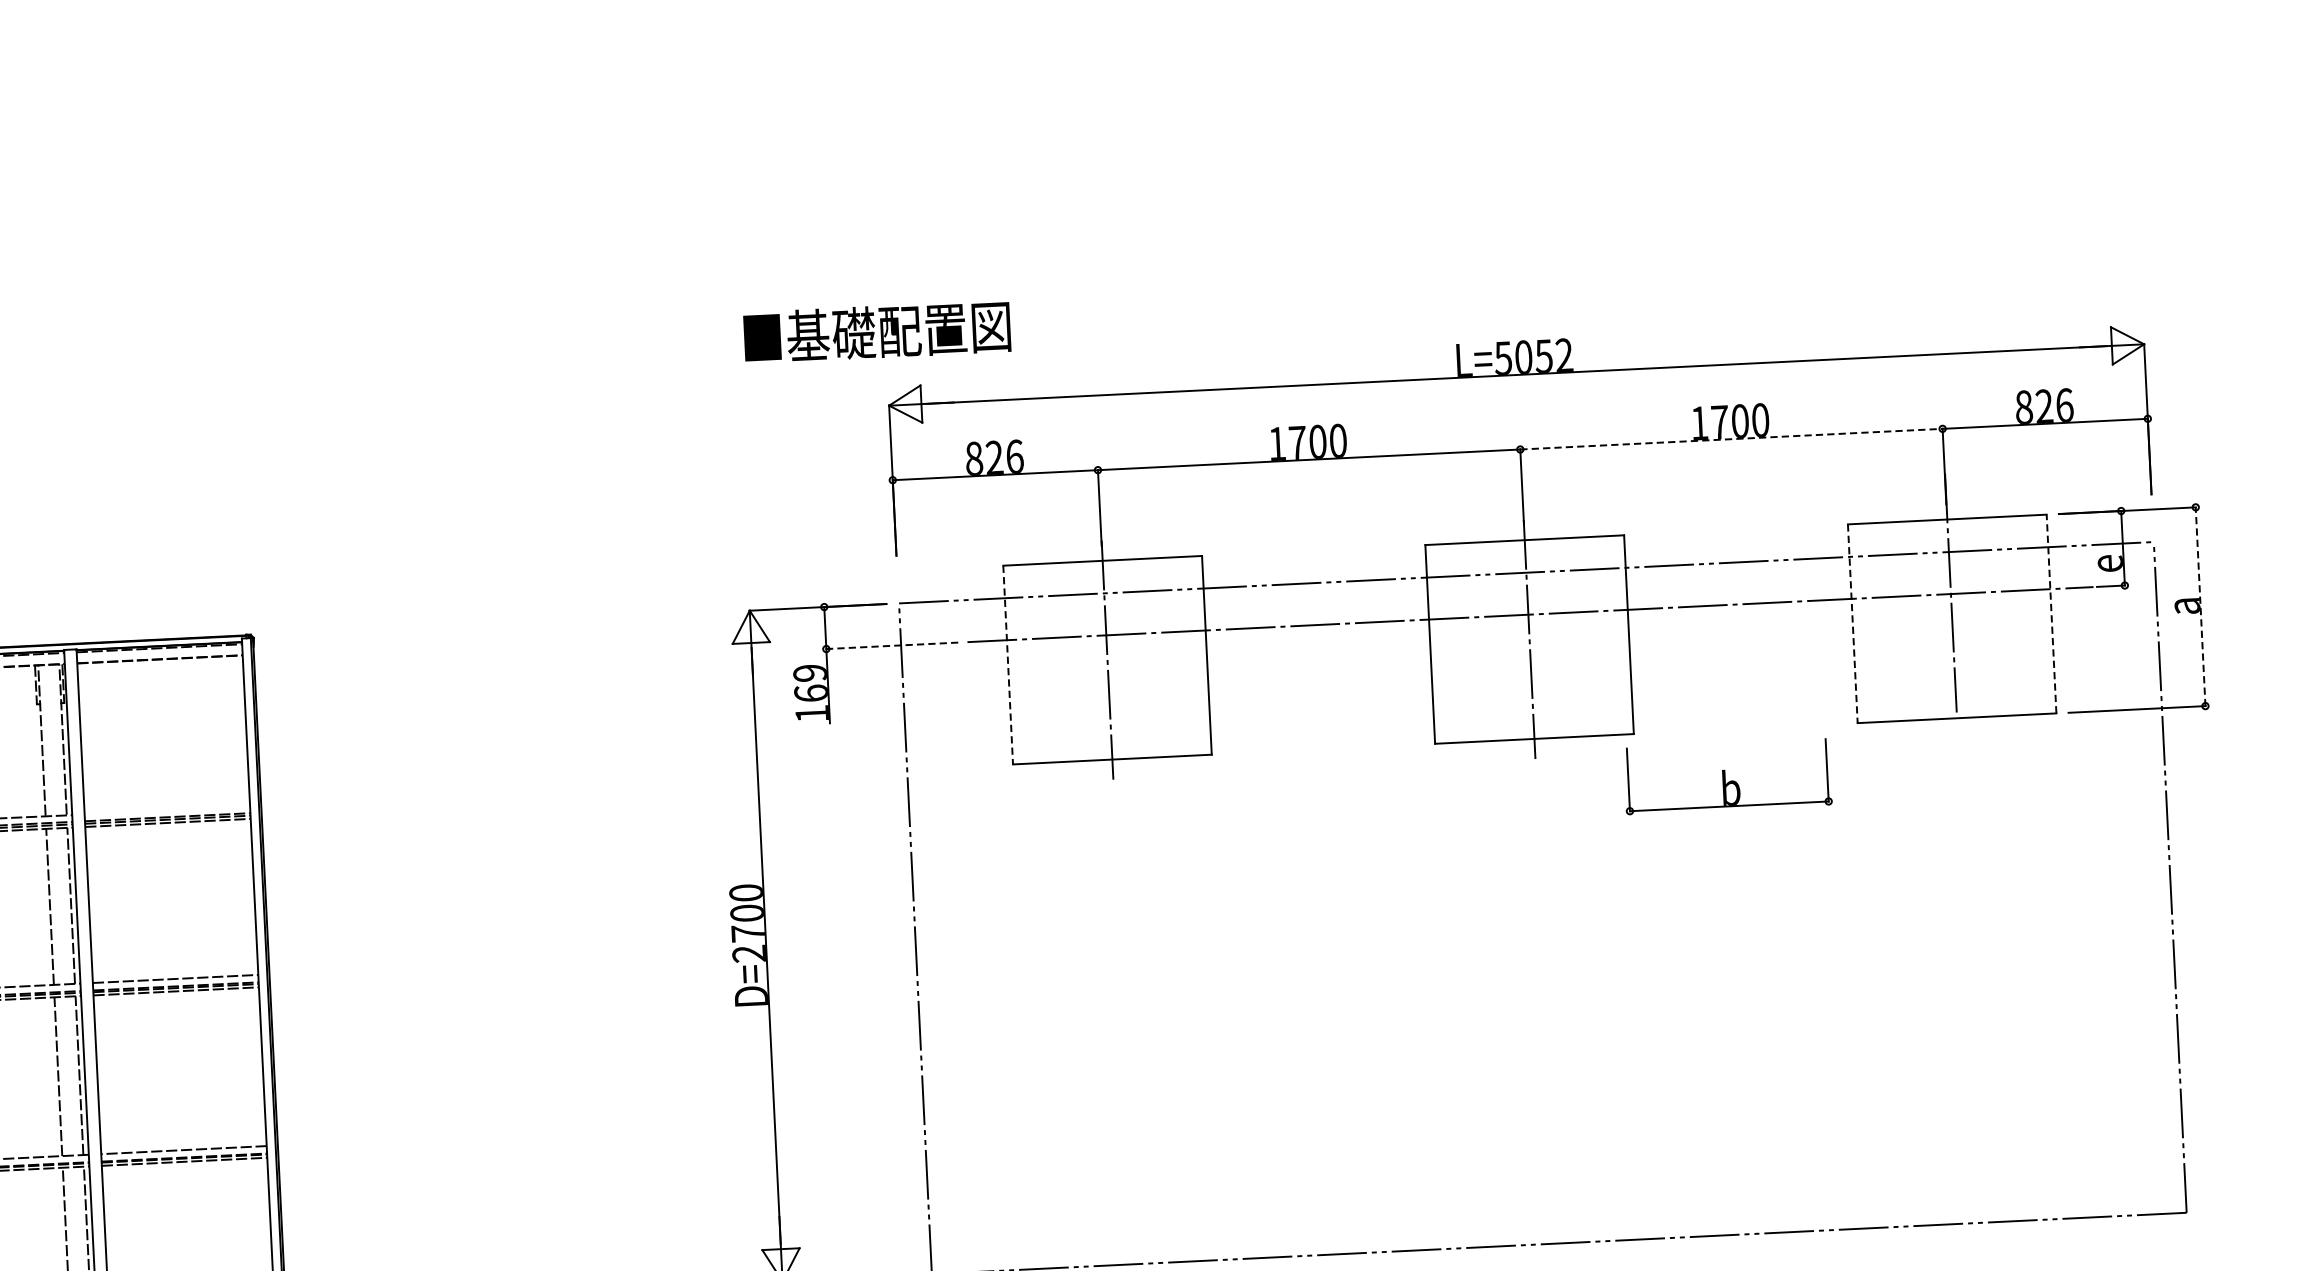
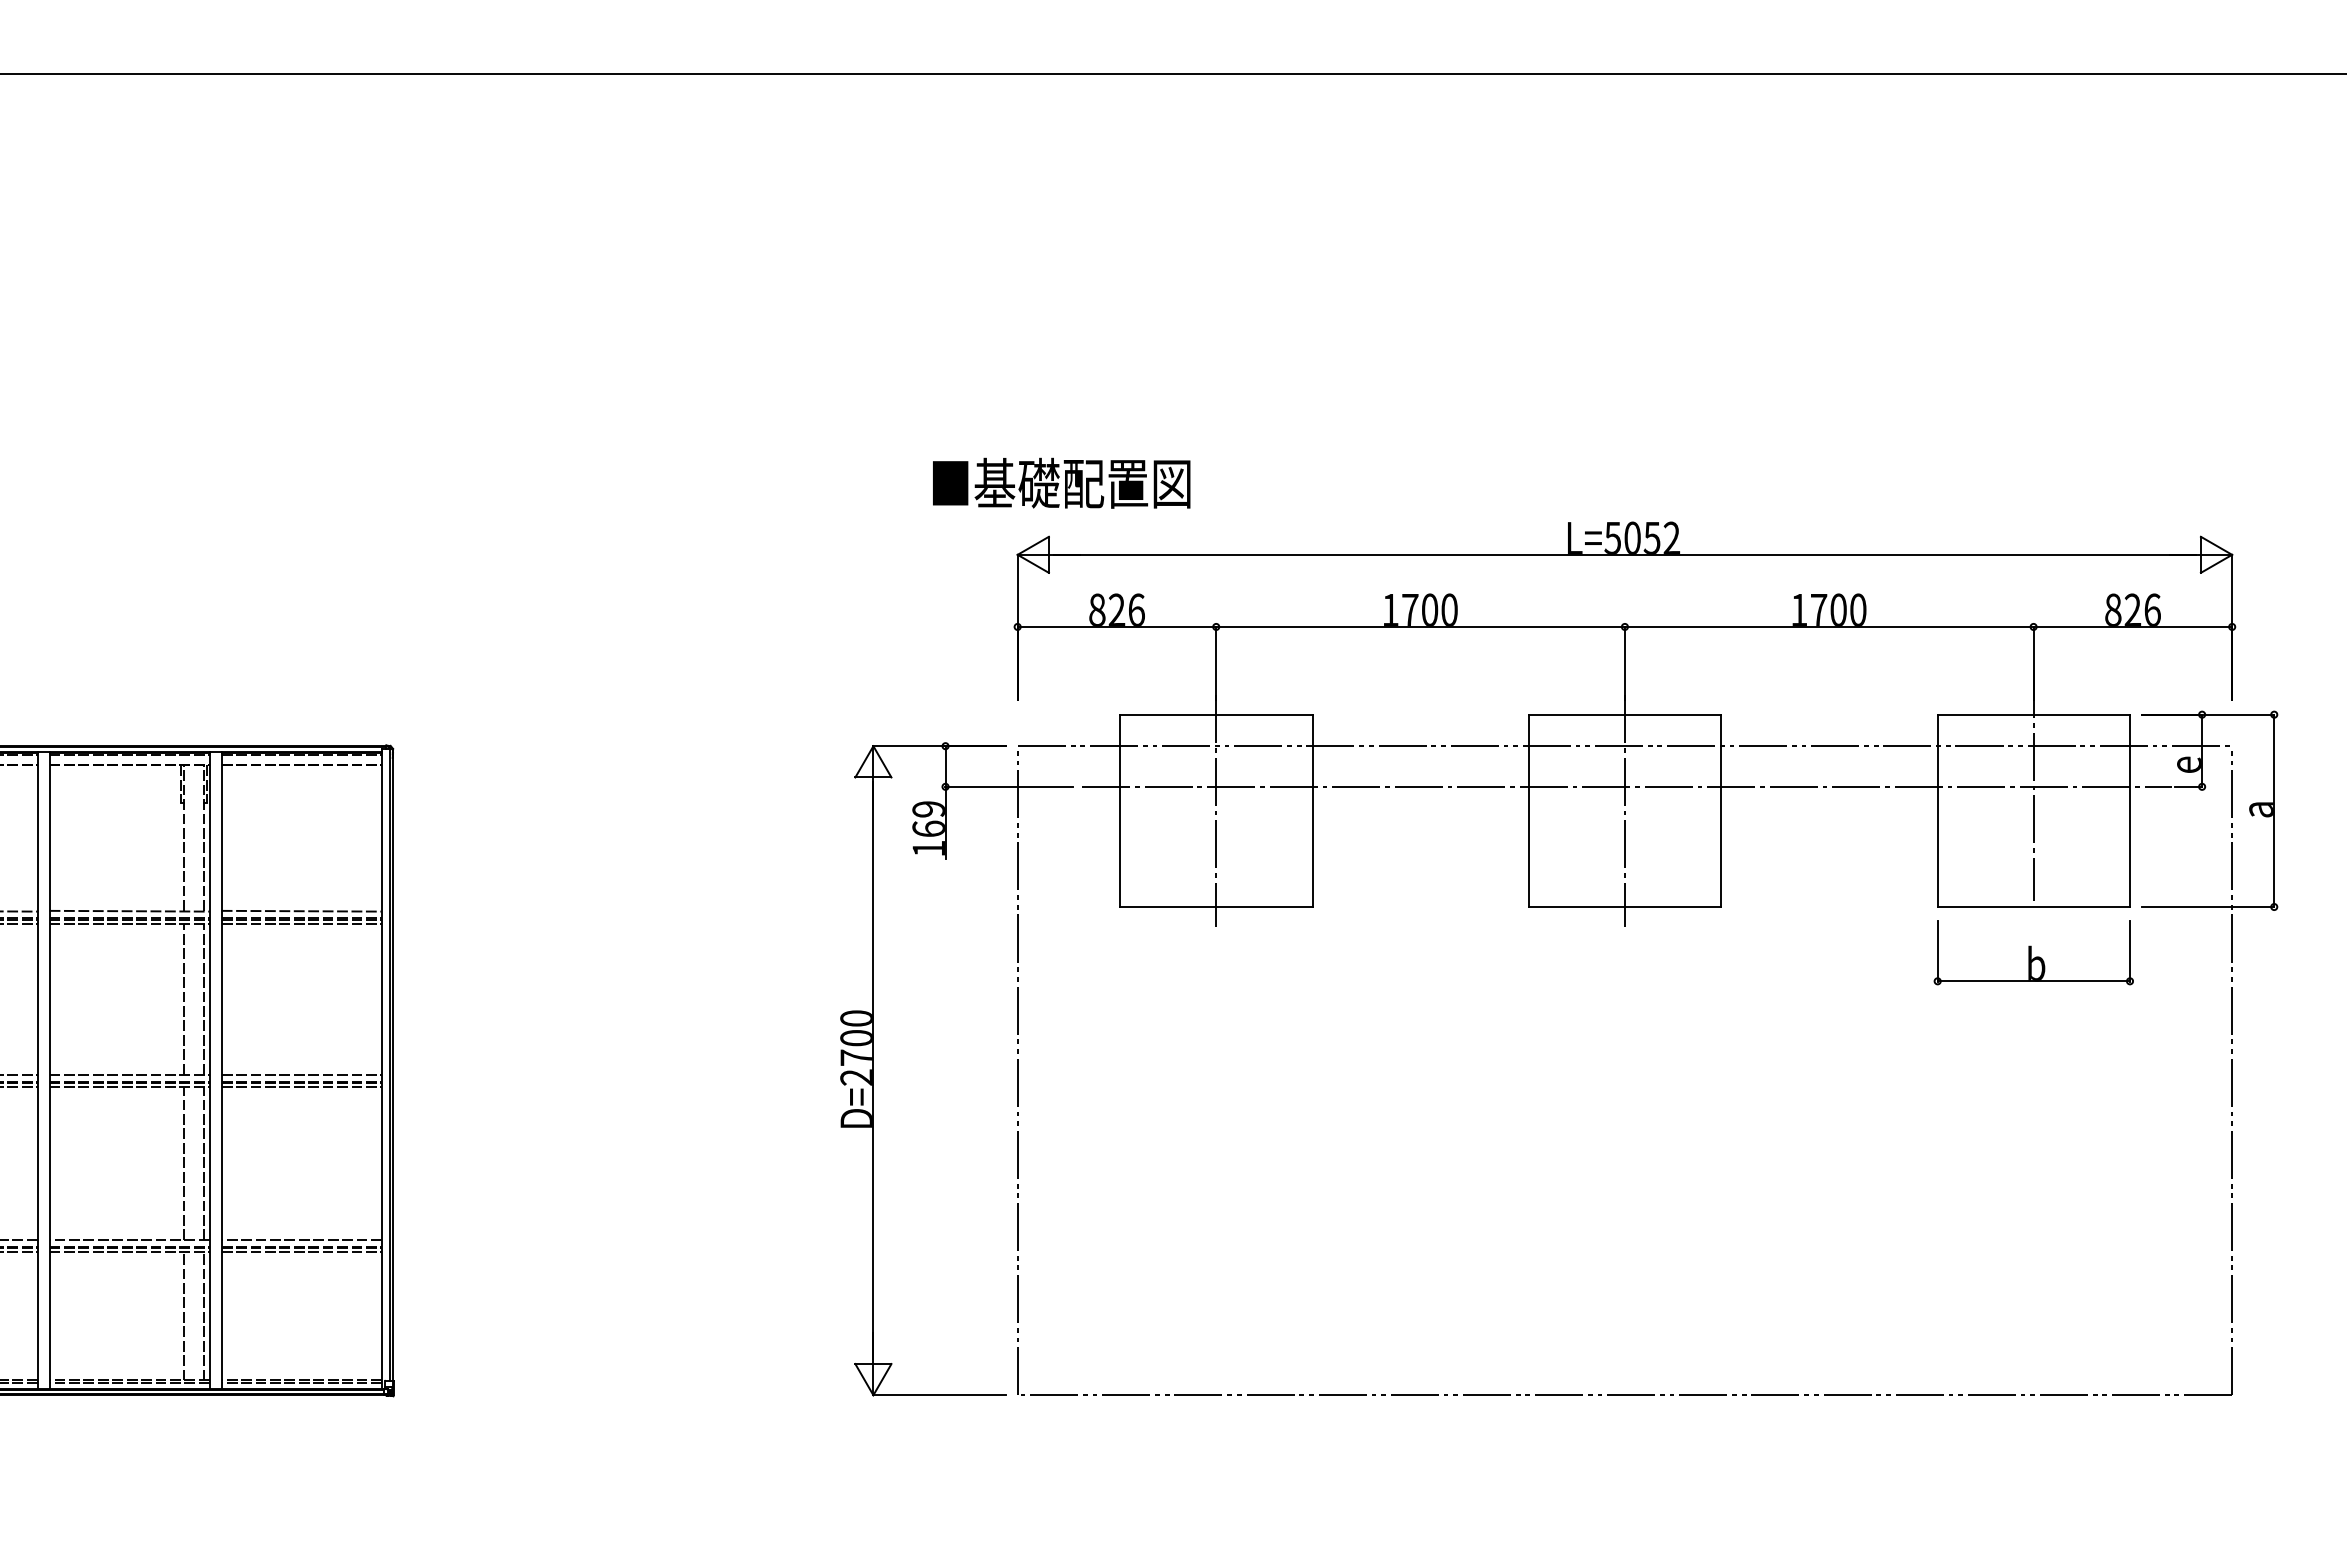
text: (877, 331) -> (1061, 482), moved
line: (1731, 438) -> (1829, 626), dashed -> solid
line: (2200, 606) -> (2274, 810), dashed -> solid
line: (2052, 613) -> (2130, 810), dashed -> solid
line: (1852, 624) -> (1937, 811), dashed -> solid
line: (892, 645) -> (1009, 786), dashed -> solid
line: (1008, 665) -> (1120, 811), dashed -> solid
part: (1727, 776) -> (2033, 952), moved
line: (167, 809) -> (301, 910), added

